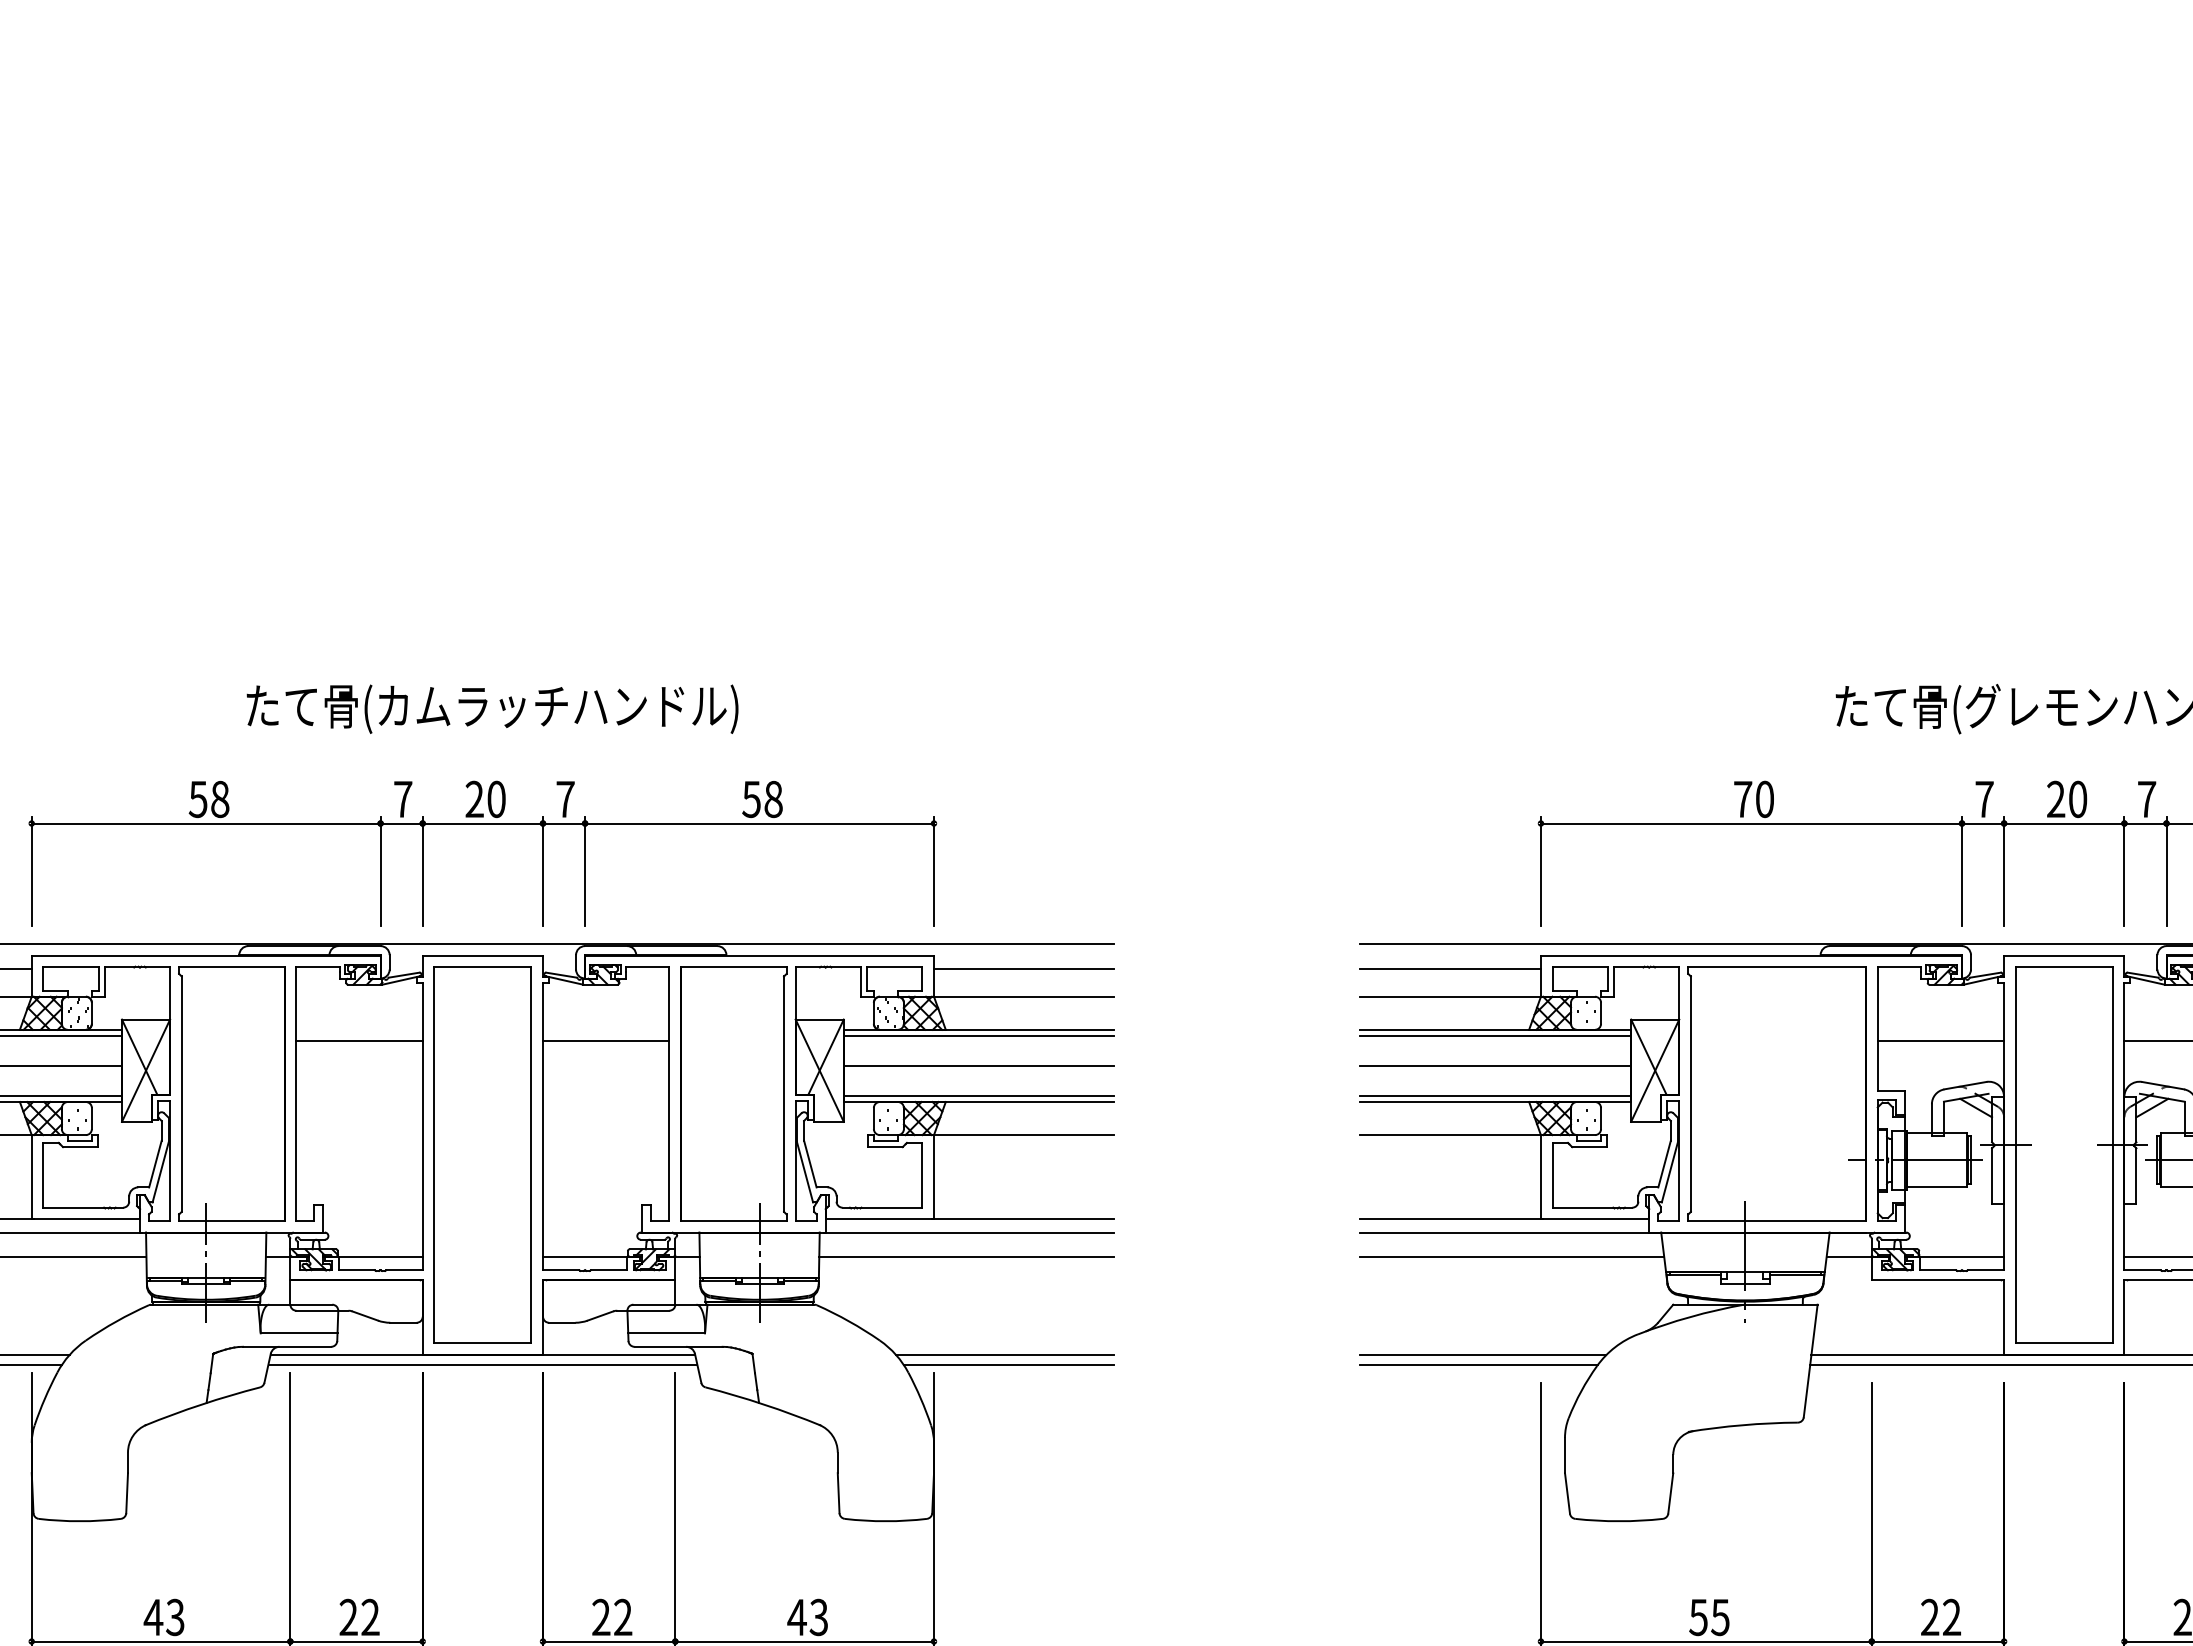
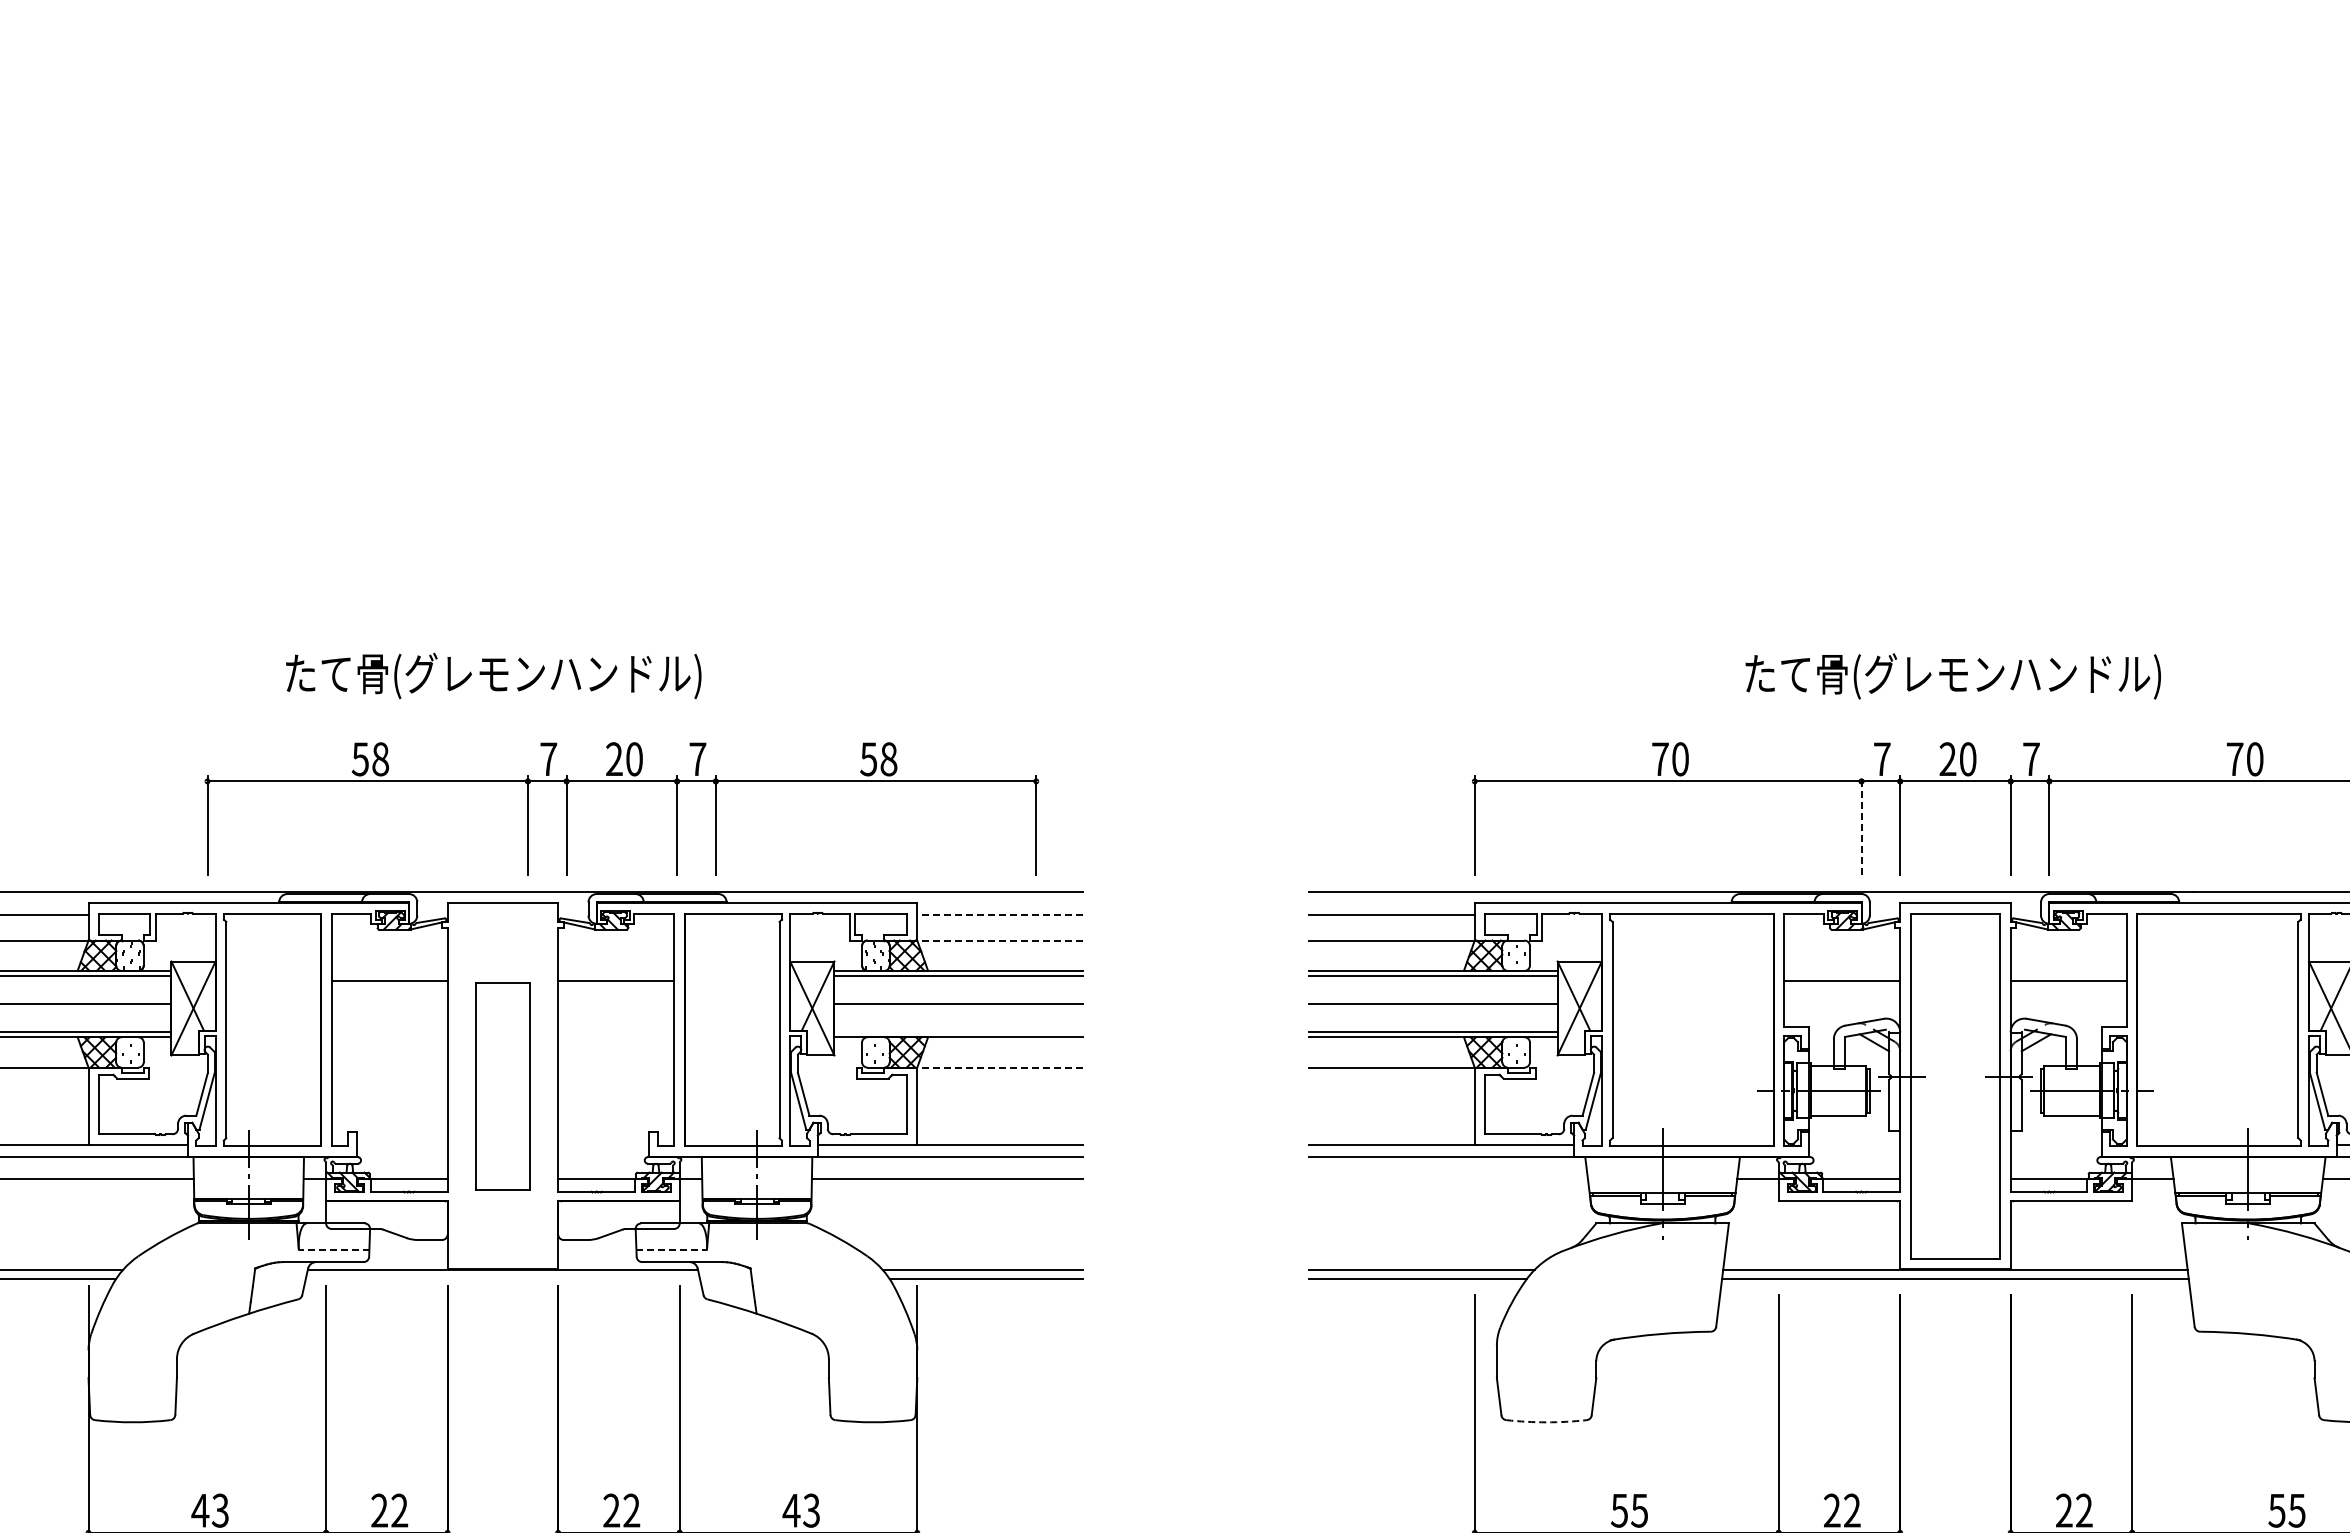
text: (557, 708) -> (571, 675), たて骨(カムラッチハンドル) -> たて骨(グレモンハンドル)
part: (482, 823) -> (621, 781), moved
line: (1961, 871) -> (1861, 825), solid -> dashed
line: (1024, 969) -> (1000, 915), solid -> dashed
line: (1022, 996) -> (998, 940), solid -> dashed
line: (978, 1095) -> (958, 1031), removed
line: (1024, 1134) -> (1000, 1067), solid -> dashed
part: (482, 1155) -> (502, 1086), size x0.6
line: (1512, 1256) -> (1448, 1179), removed
line: (298, 1333) -> (333, 1249), solid -> dashed
line: (667, 1333) -> (672, 1249), solid -> dashed
line: (482, 1364) -> (502, 1278), removed
arc: (1619, 1521) -> (1546, 1422), solid -> dashed

